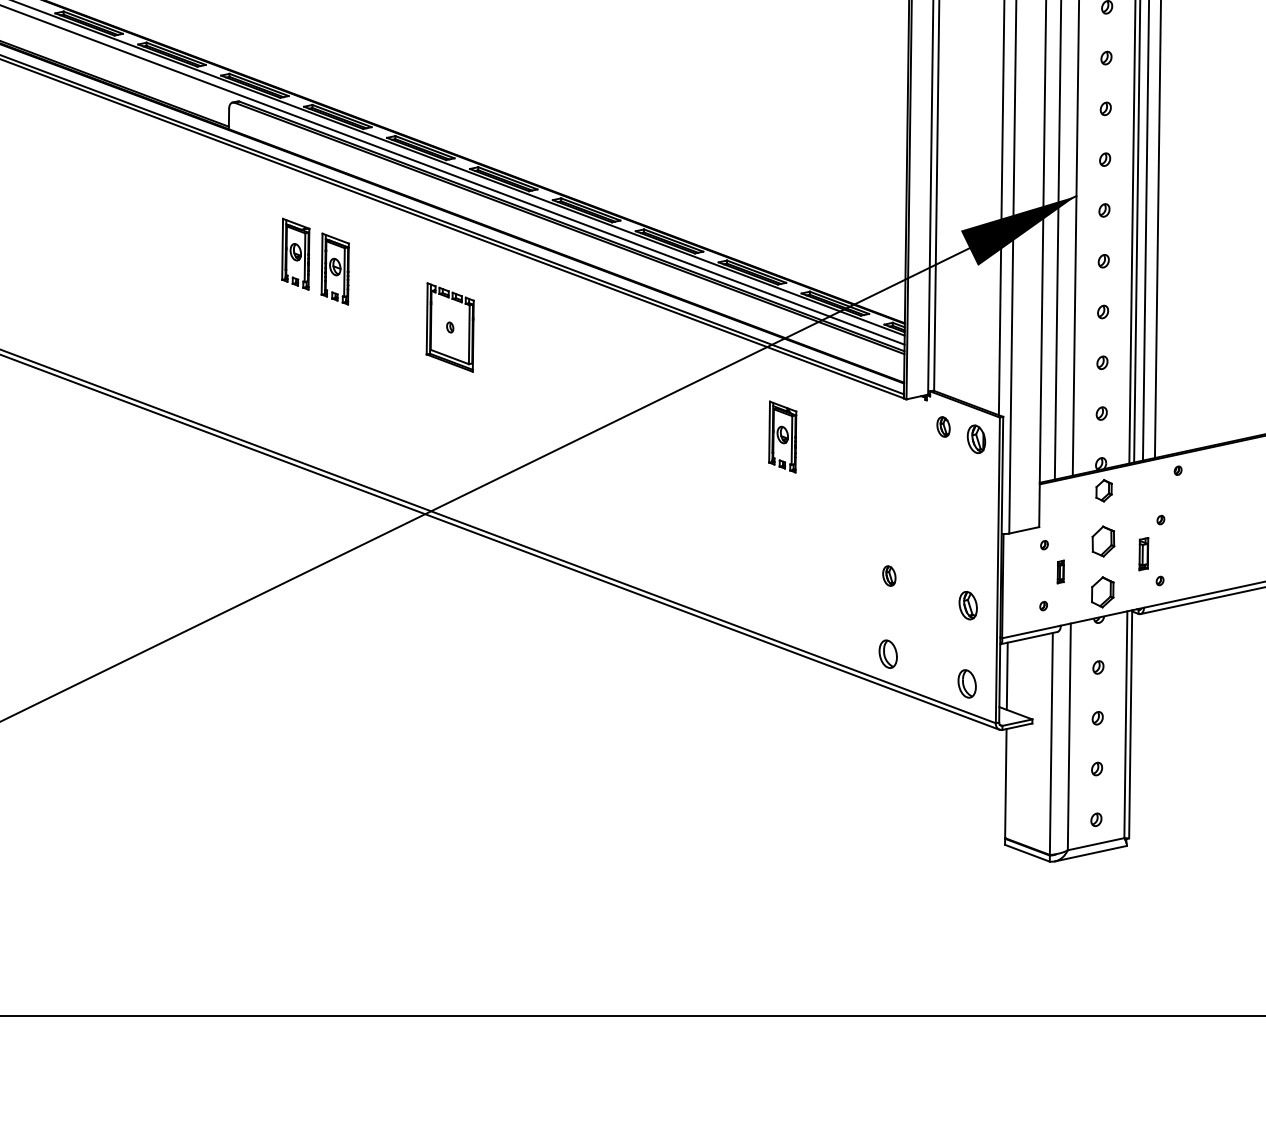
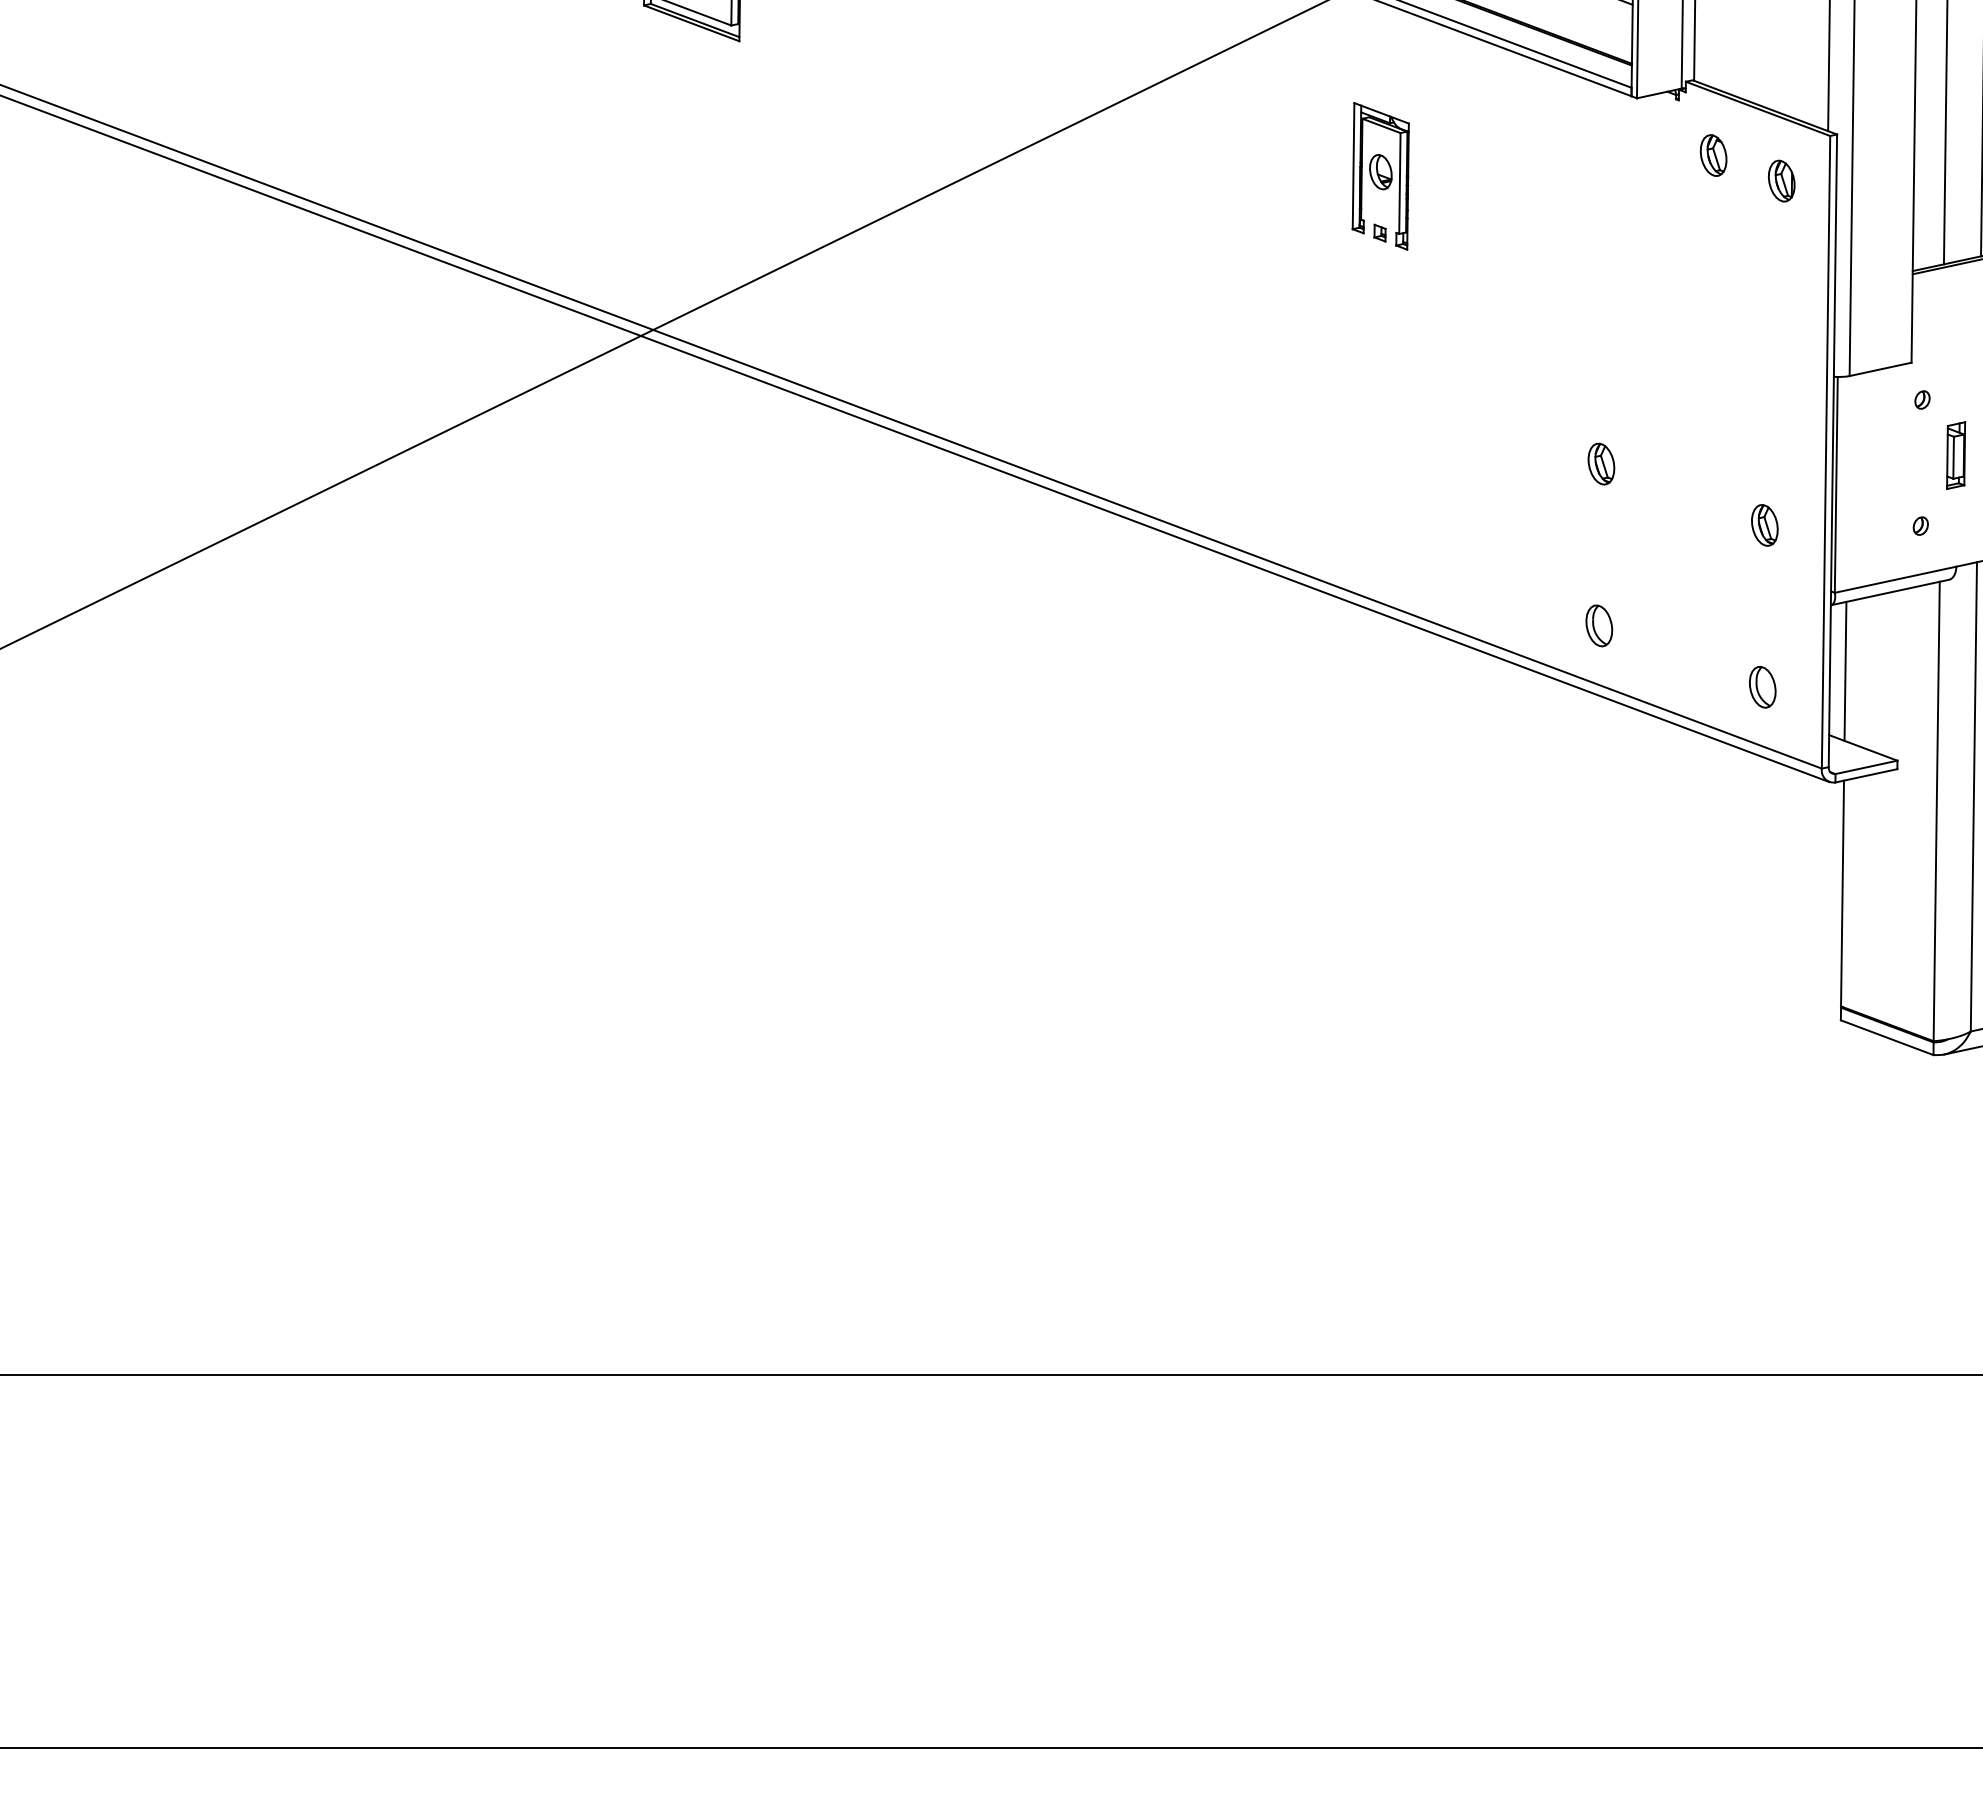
part: (976, 439) -> (1781, 181), size x0.71
part: (1060, 571) -> (1955, 454), size x1.43
part: (968, 605) -> (1765, 524), size x0.71
part: (888, 654) -> (1599, 626), size x0.71
part: (967, 683) -> (1763, 686), size x0.71

